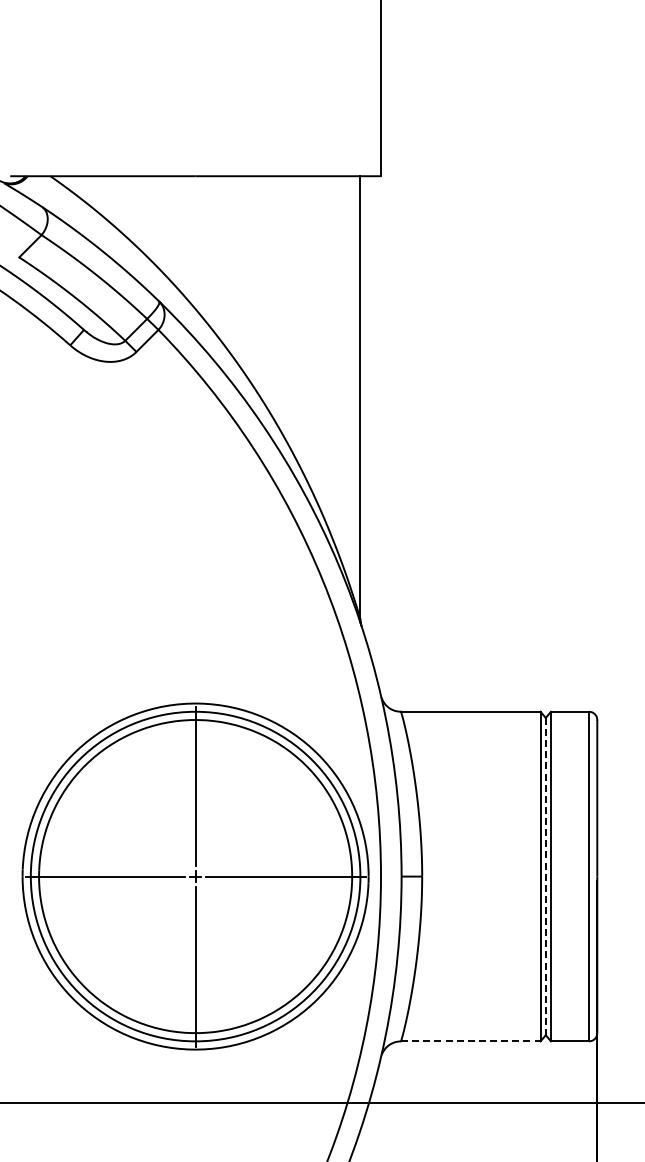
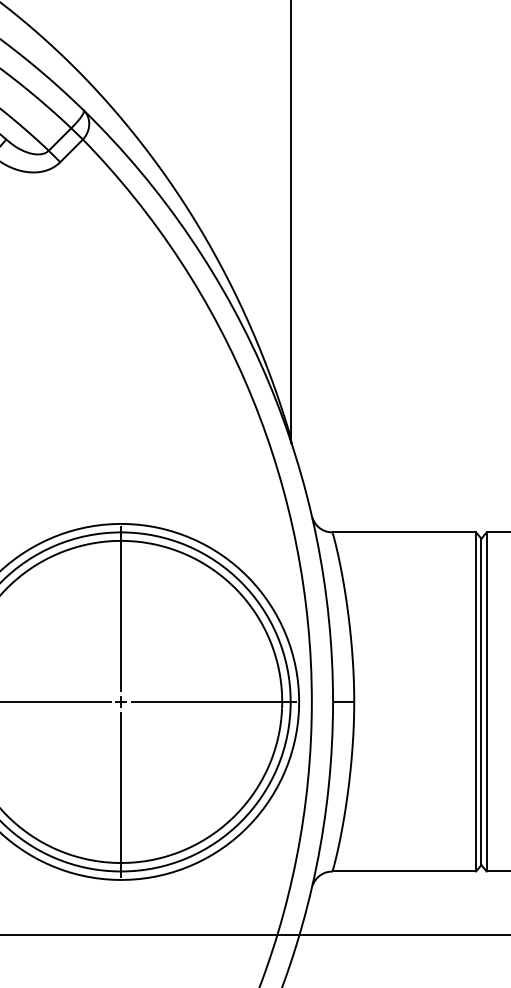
line: (545, 876) -> (481, 701), dashed -> solid
line: (470, 1041) -> (403, 871), dashed -> solid

